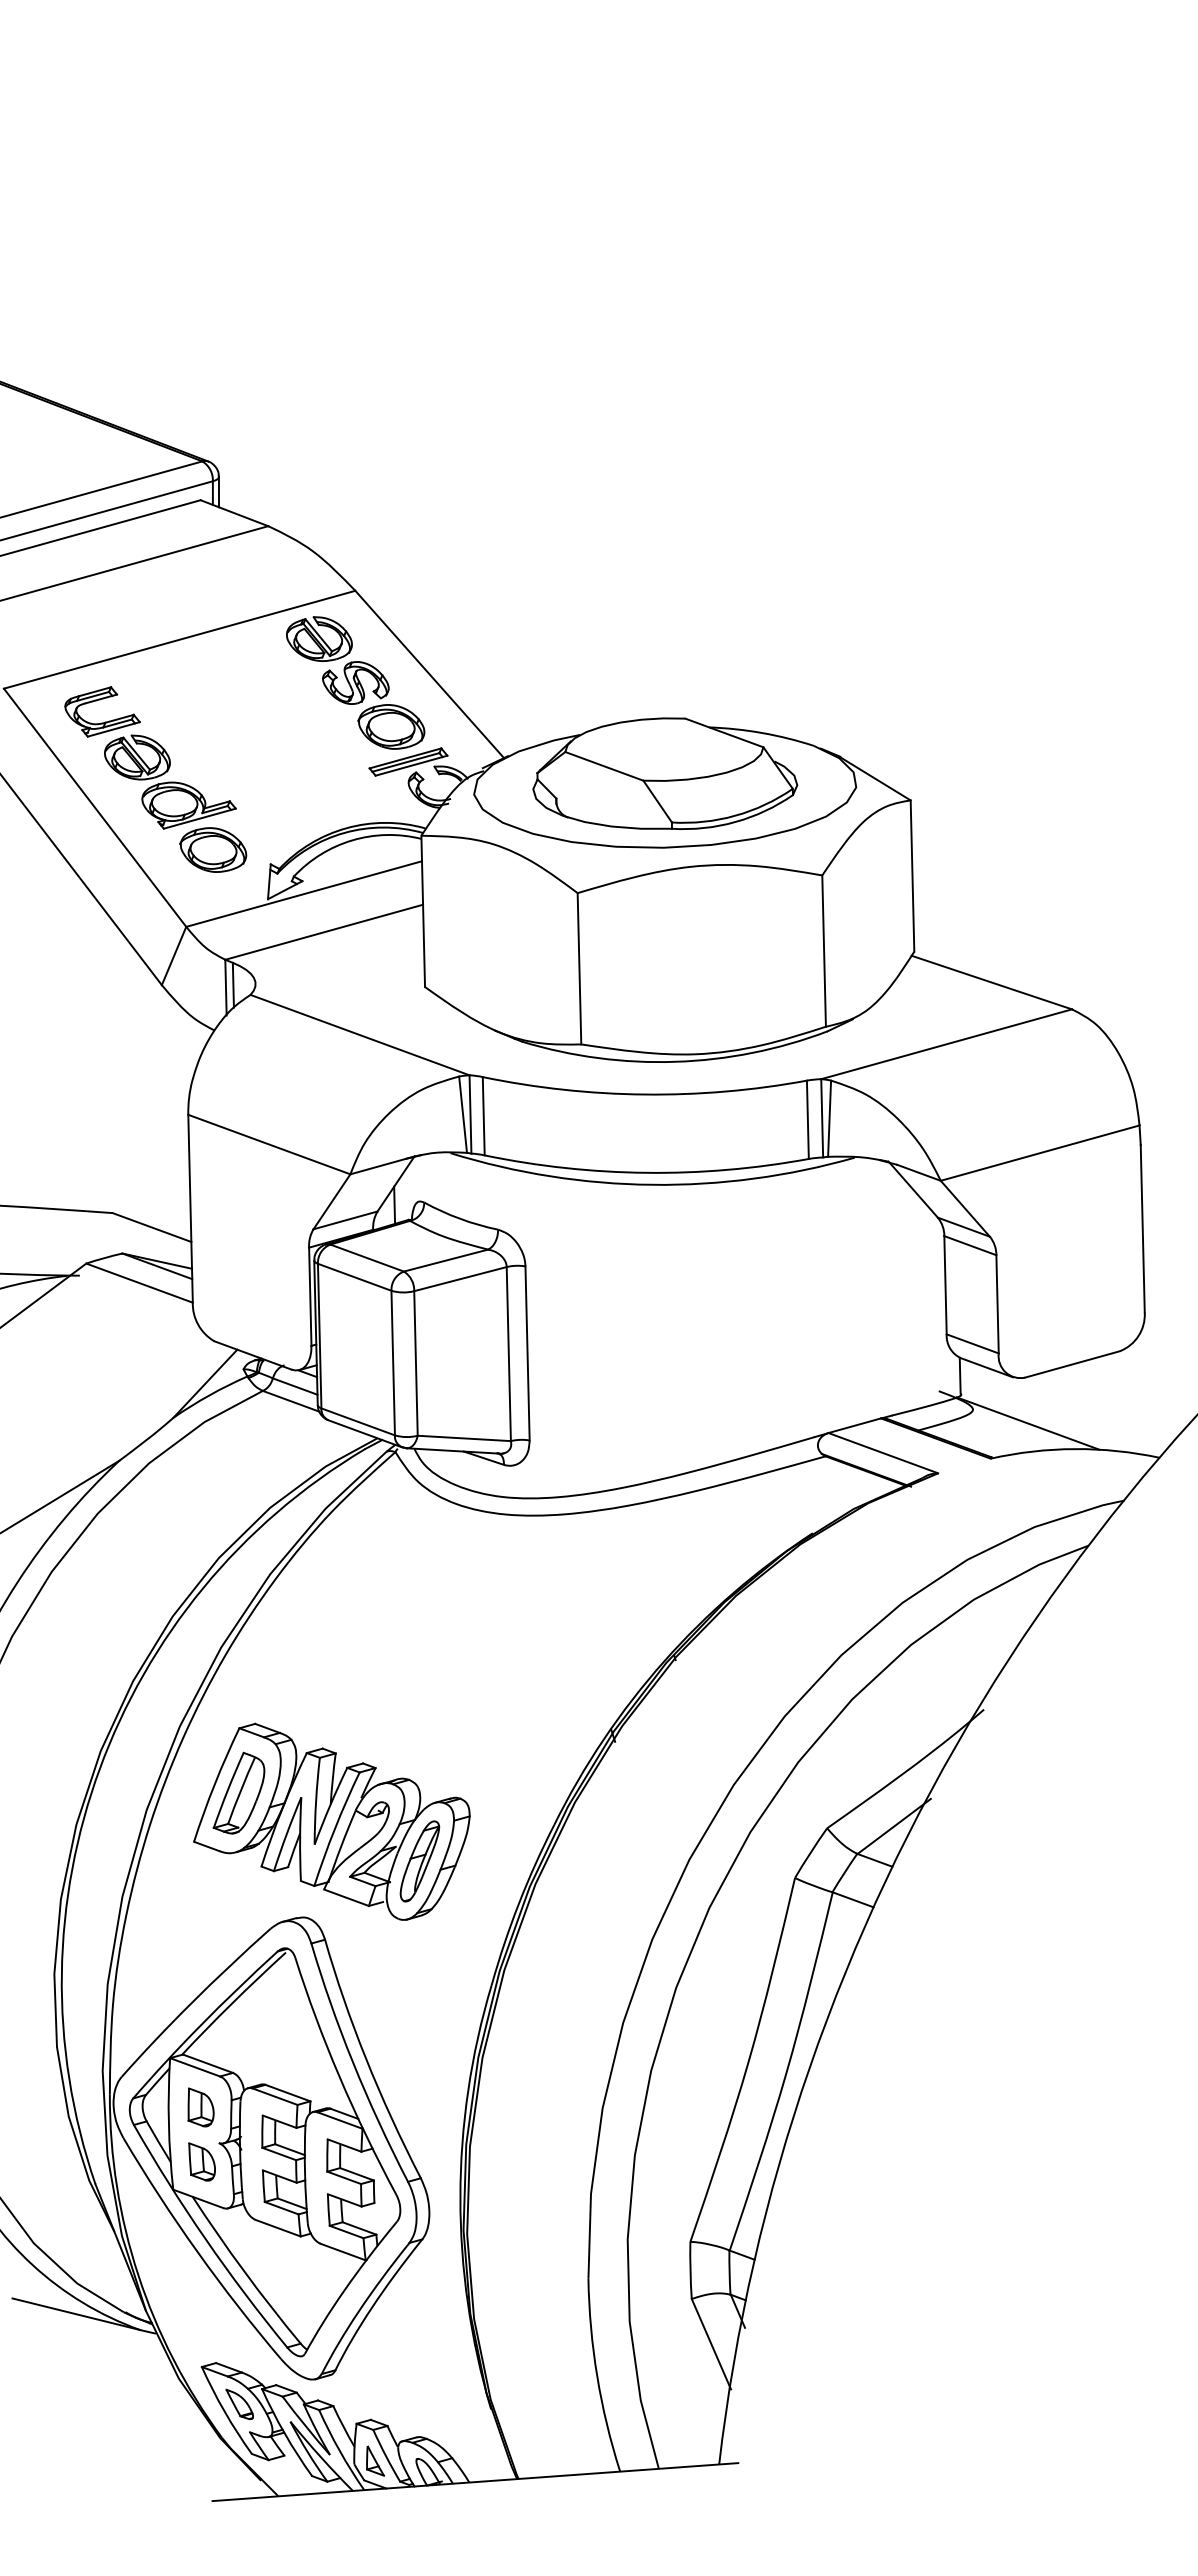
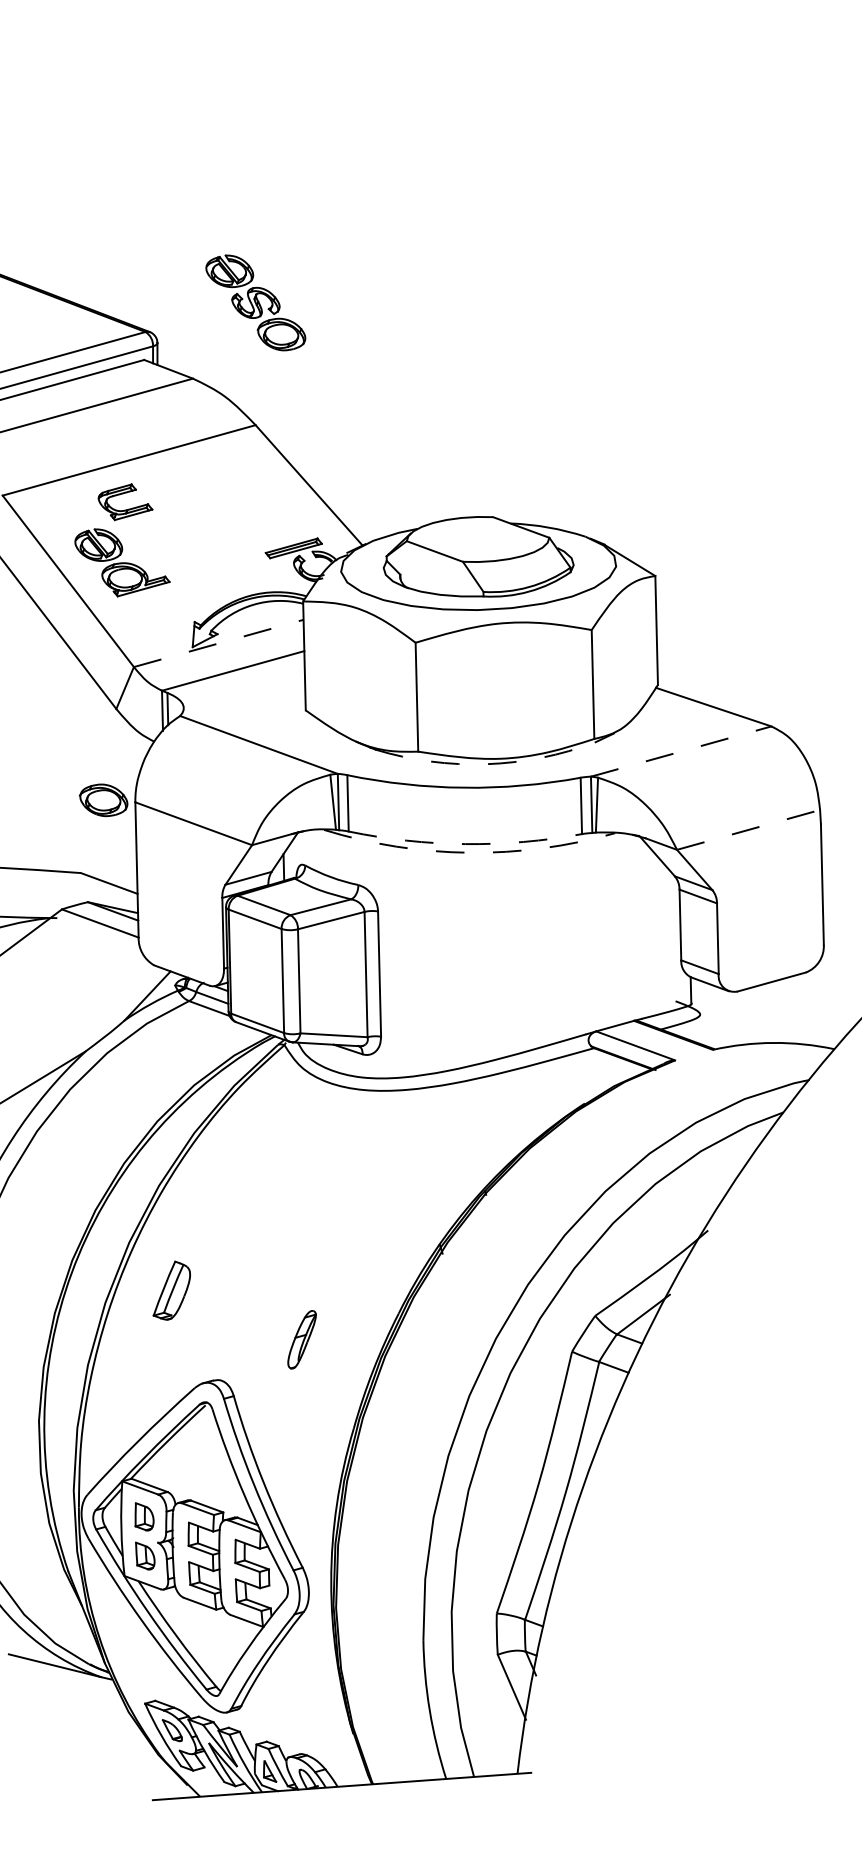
part: (355, 682) -> (255, 302), moved
part: (104, 721) -> (126, 509), moved
part: (213, 849) -> (103, 799), moved
line: (304, 893) -> (219, 643), solid -> dashed
line: (947, 1044) -> (681, 751), solid -> dashed
arc: (675, 1061) -> (486, 763), solid -> dashed
line: (1040, 1153) -> (748, 830), solid -> dashed
arc: (646, 1172) -> (465, 843), solid -> dashed
arc: (652, 1184) -> (469, 852), solid -> dashed
line: (1027, 1423) -> (739, 1024), removed
part: (331, 1821) -> (238, 1311), removed

